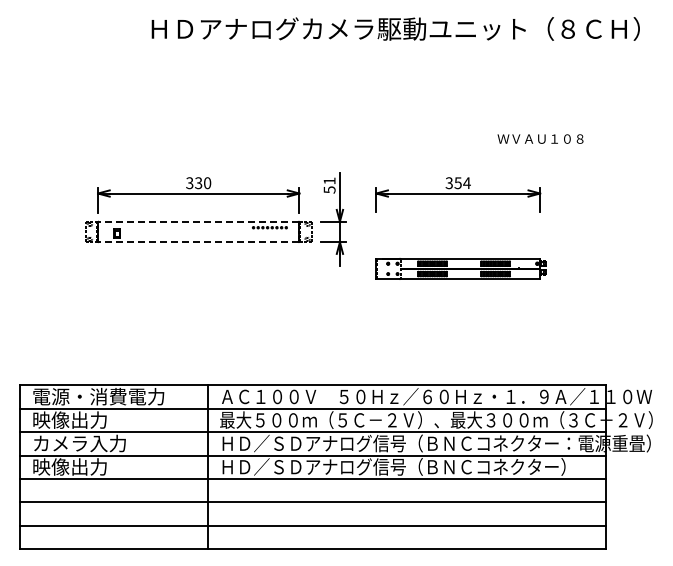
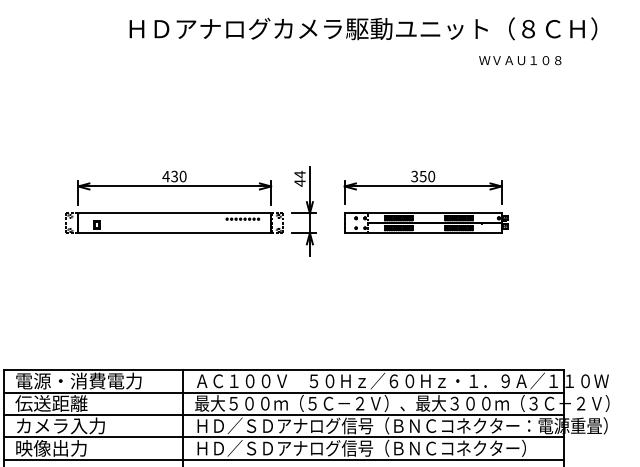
text: (540, 138) -> (520, 60), moved
text: (189, 183) -> (165, 176), 330 -> 430
text: (466, 183) -> (431, 176), 354 -> 350
text: (329, 185) -> (299, 178), 51 -> 44
line: (198, 221) -> (174, 213), dashed -> solid
line: (198, 242) -> (174, 233), dashed -> solid
part: (460, 268) -> (425, 222), moved
text: (69, 419) -> (50, 402), 映像出力 -> 伝送距離

